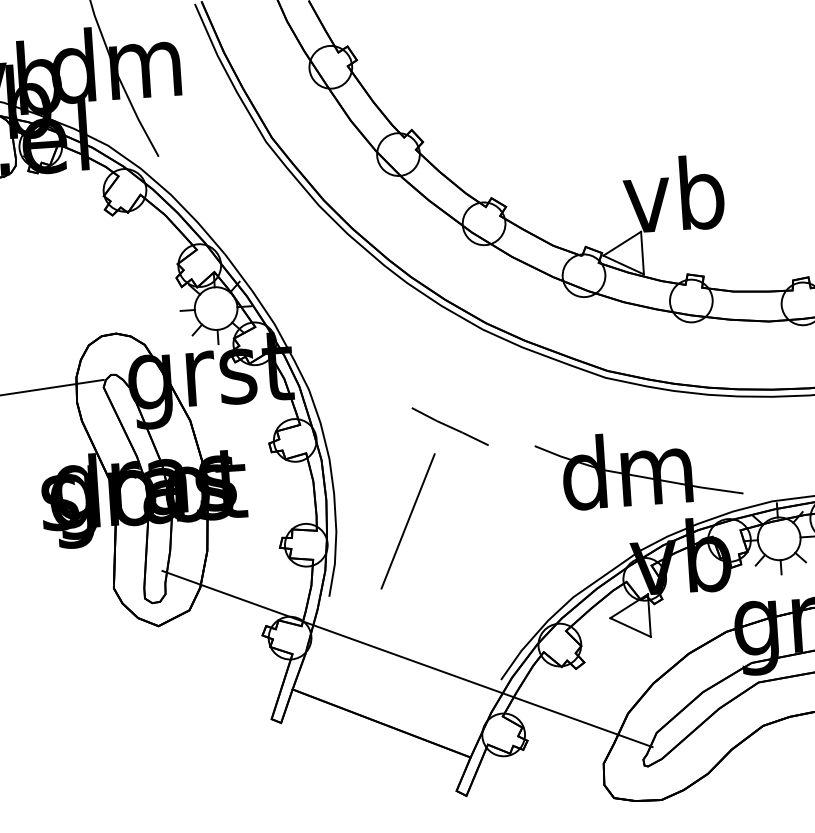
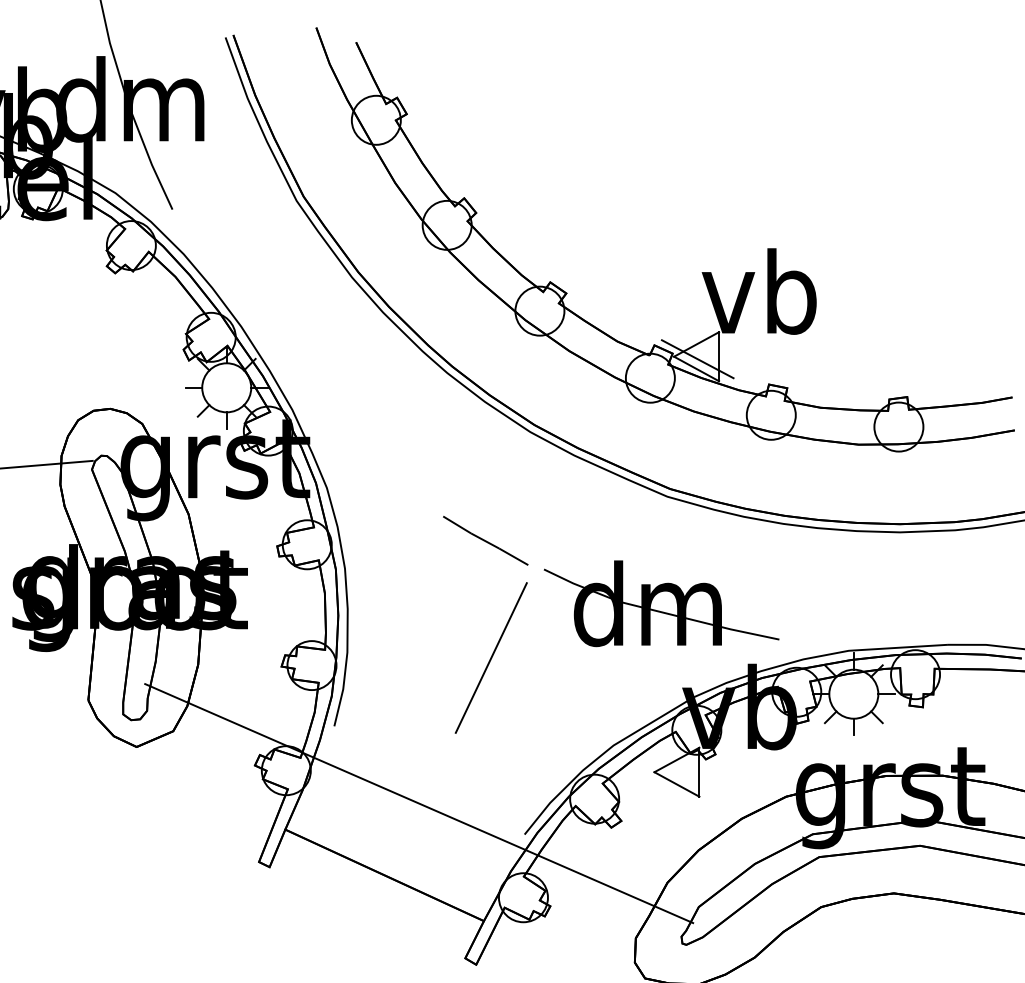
line: (623, 256) -> (697, 359), added
part: (638, 468) -> (661, 603), moved
line: (407, 520) -> (490, 657), moved

